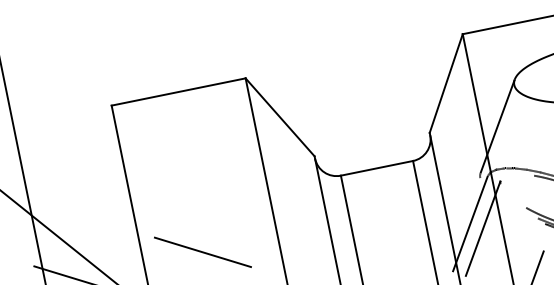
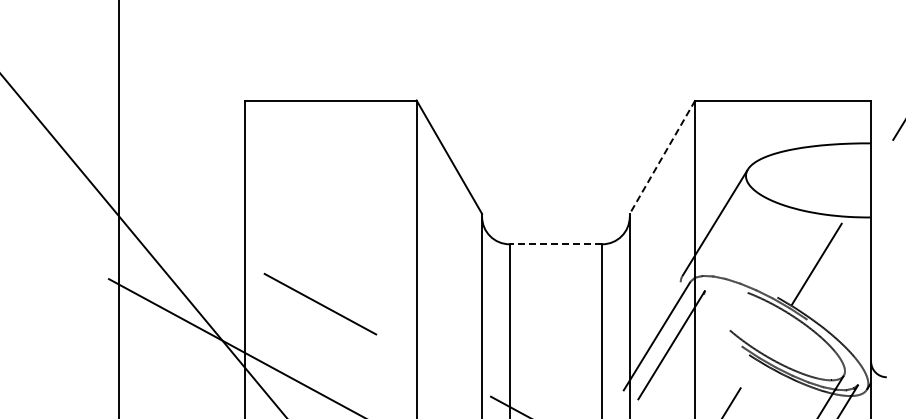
line: (446, 83) -> (662, 157), solid -> dashed
line: (376, 168) -> (555, 244), solid -> dashed

